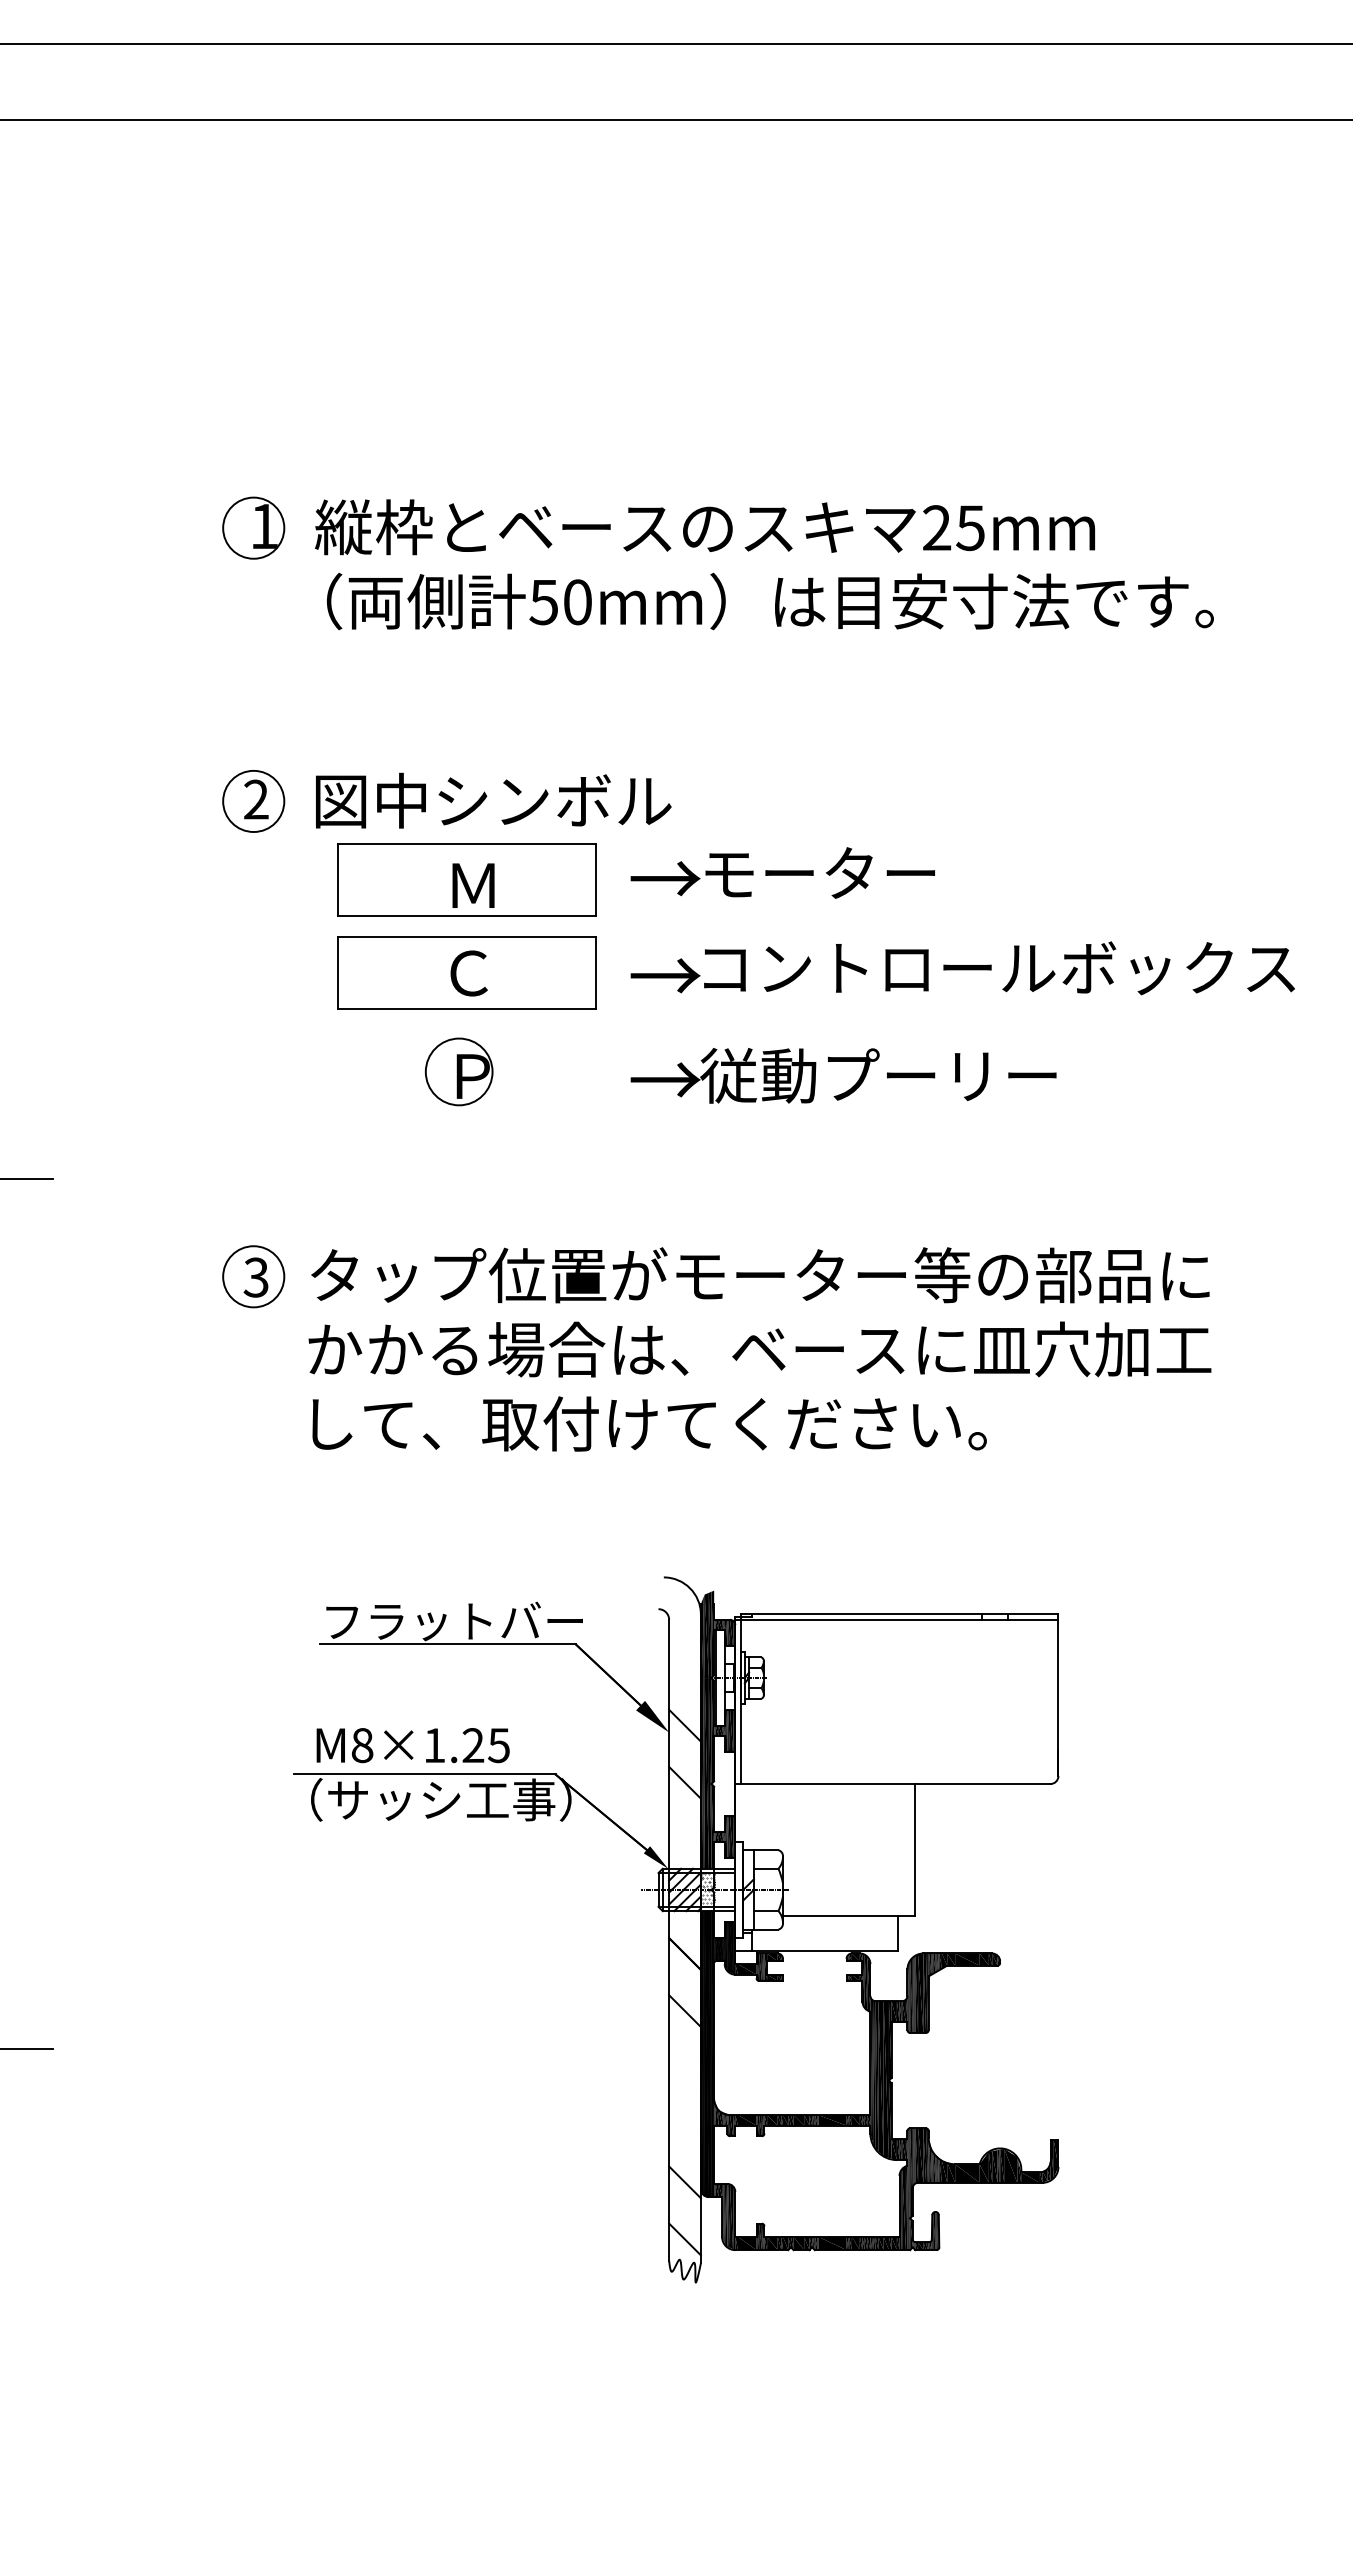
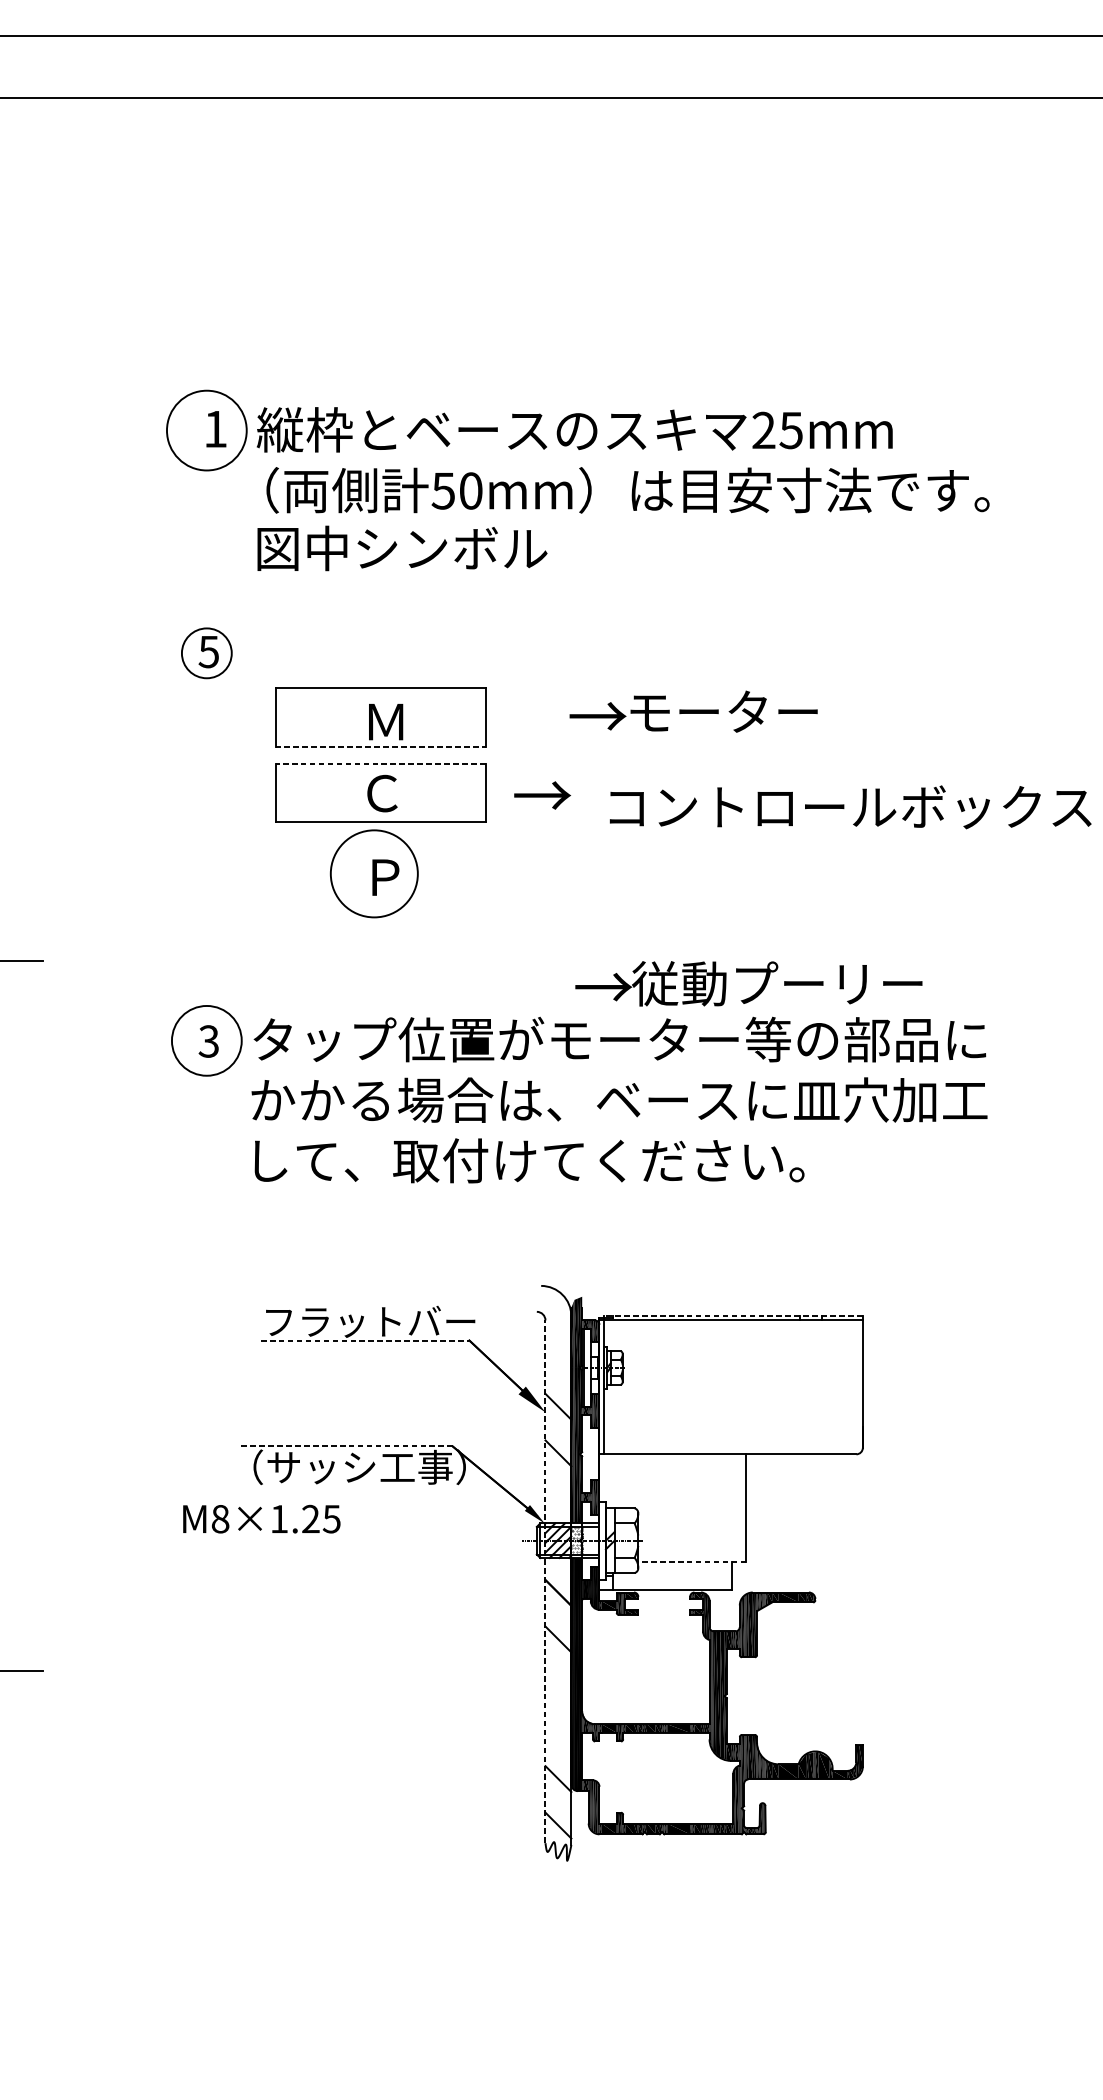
circle: (253, 527) -> (206, 430), size x1.6
text: (255, 799) -> (208, 651), 2 -> 5
text: (493, 800) -> (402, 548), moved
text: (782, 872) -> (693, 711), moved
line: (466, 916) -> (380, 747), solid -> dashed
line: (466, 937) -> (380, 764), solid -> dashed
text: (999, 968) -> (850, 807), moved
circle: (458, 1071) -> (373, 873), size x1.6
text: (843, 1075) -> (748, 983), moved
circle: (253, 1276) -> (206, 1040), size x1.4
line: (899, 1614) -> (733, 1316), solid -> dashed
line: (447, 1644) -> (364, 1340), solid -> dashed
text: (412, 1745) -> (261, 1519), moved
line: (424, 1774) -> (346, 1446), solid -> dashed
line: (848, 1916) -> (691, 1562), solid -> dashed
line: (669, 1939) -> (545, 1581), solid -> dashed

